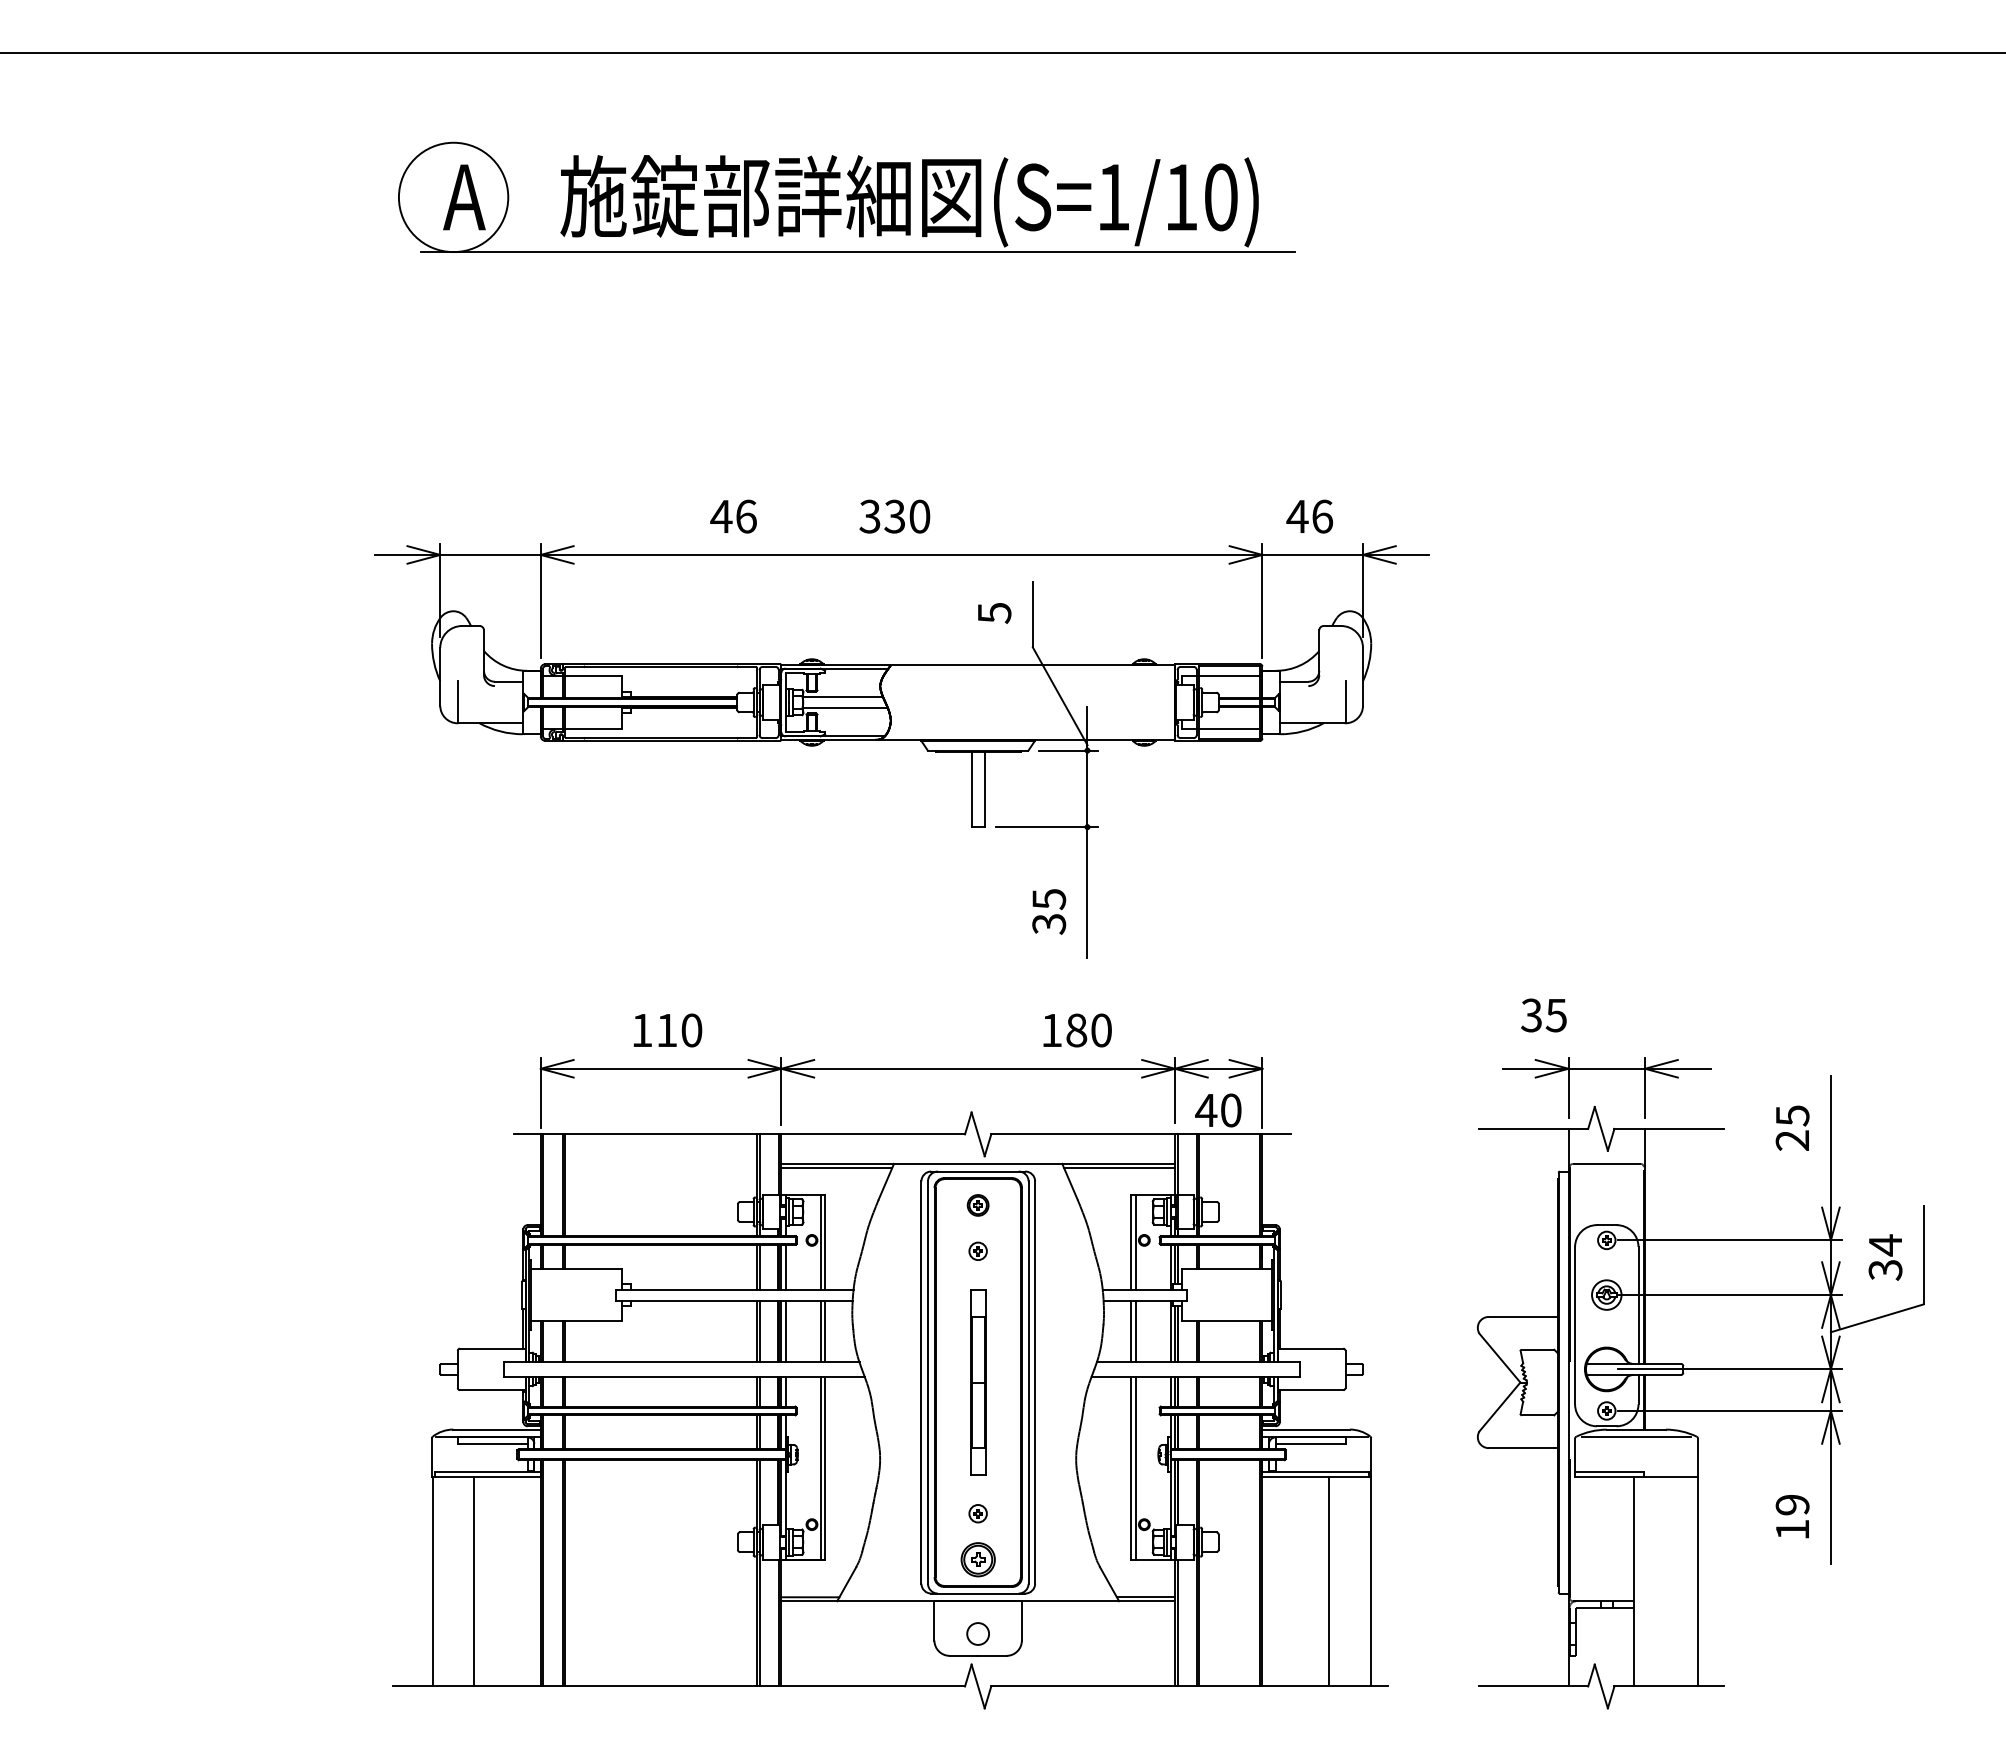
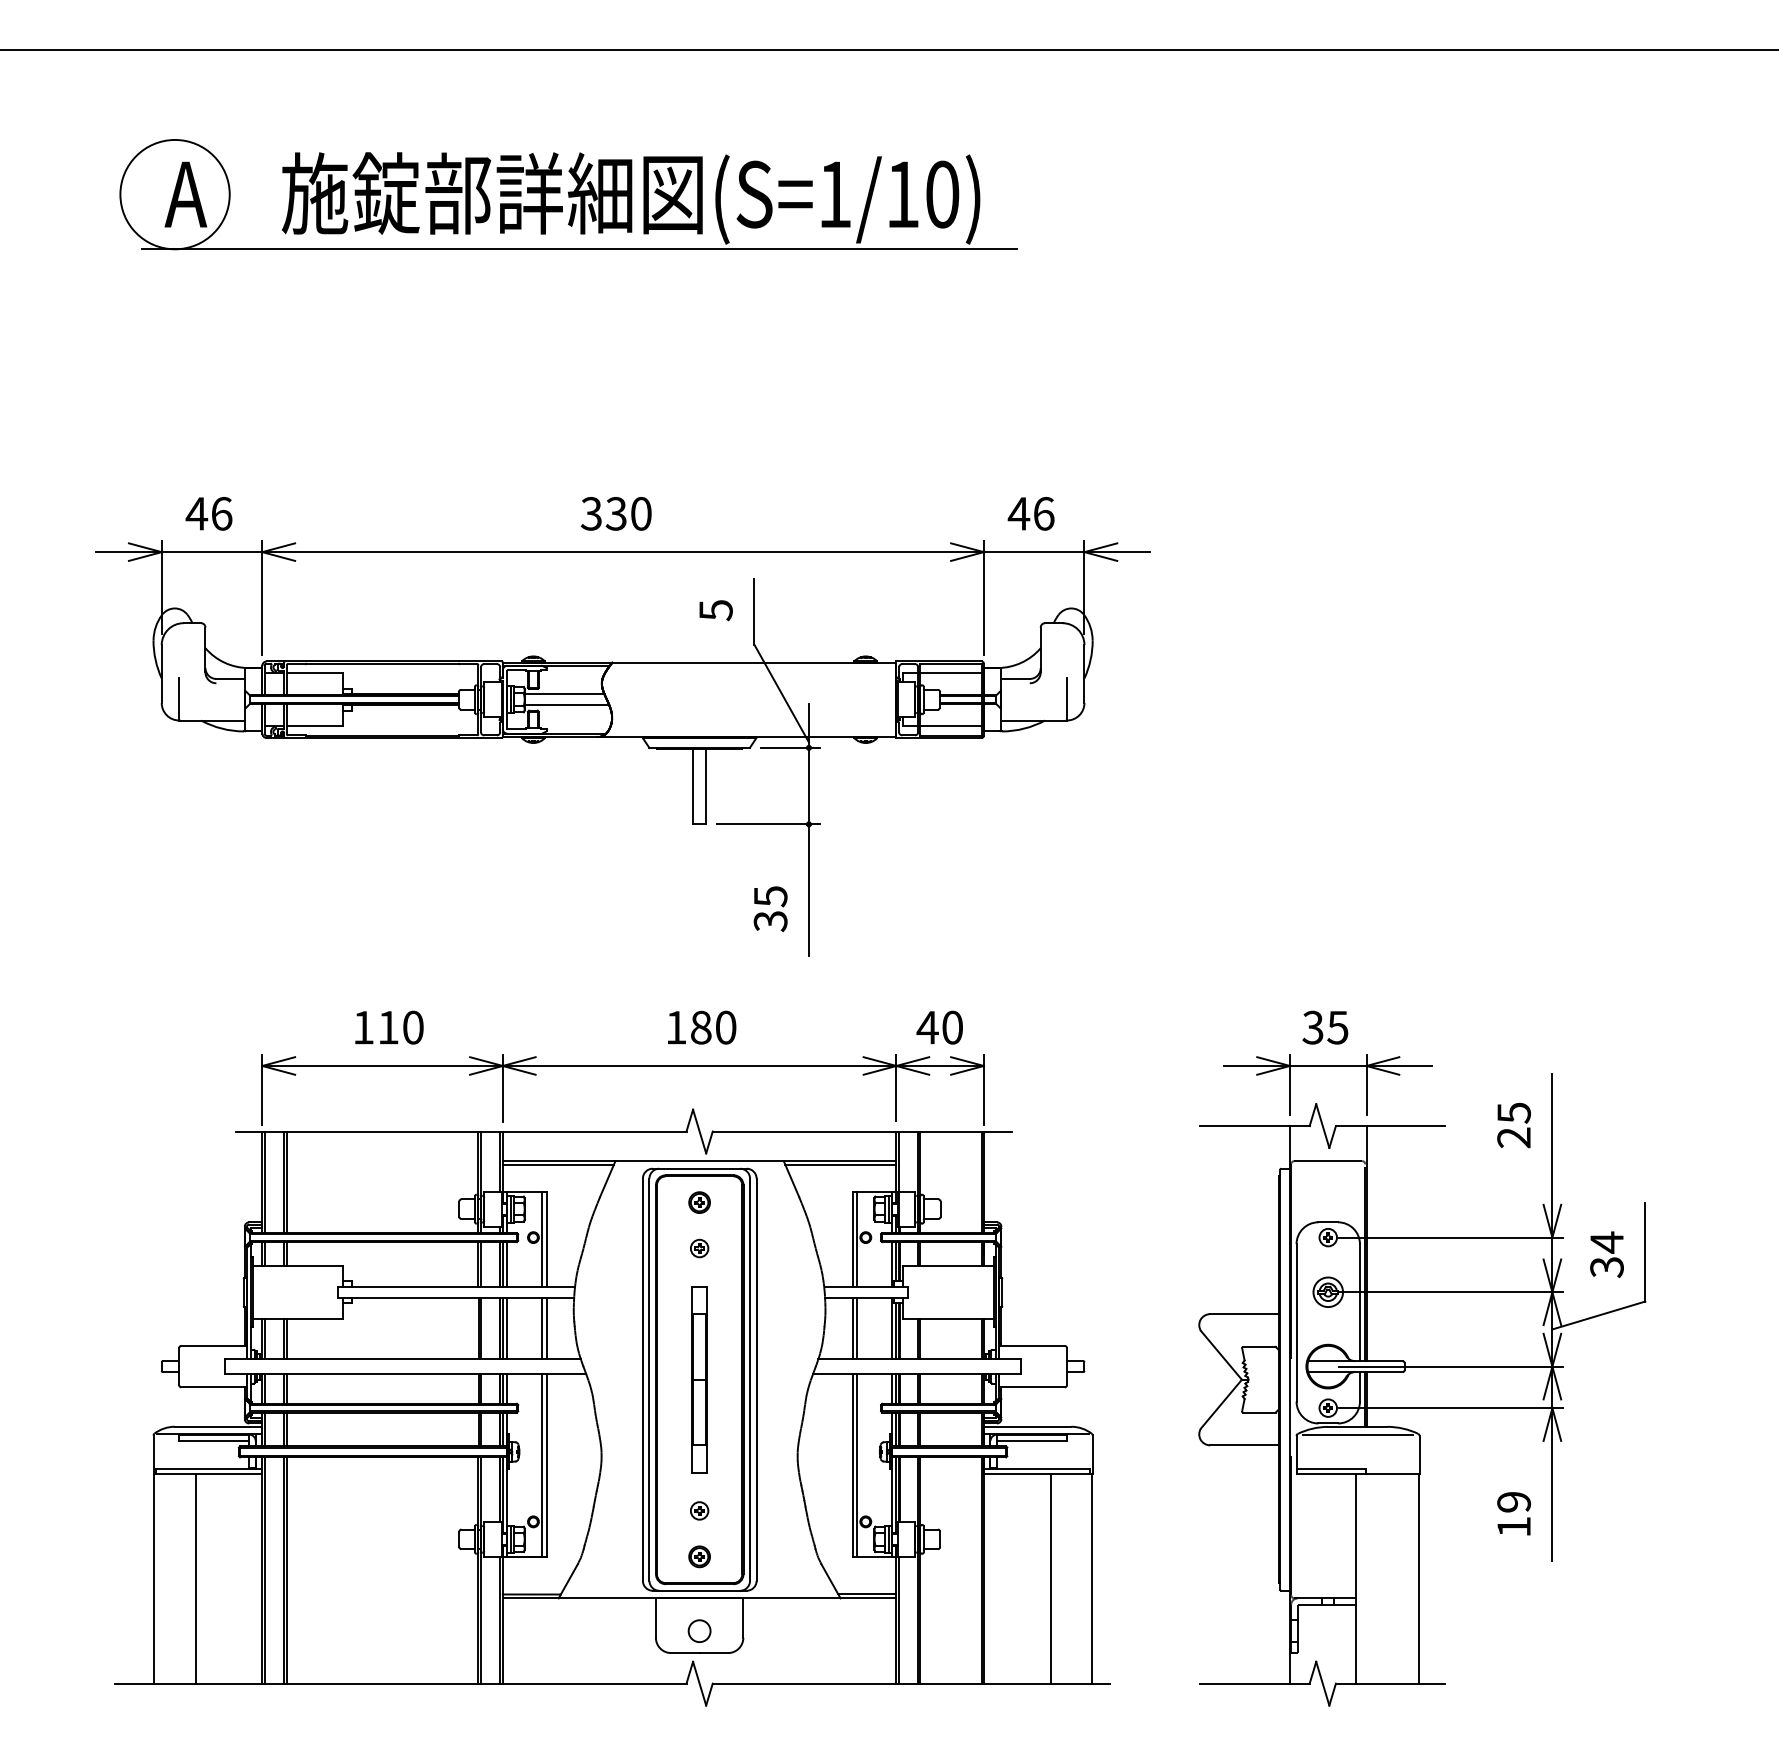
text: (733, 516) -> (208, 513), moved
text: (1543, 1015) -> (1324, 1027), moved
text: (1077, 1030) -> (701, 1027), moved
text: (1218, 1110) -> (939, 1027), moved
part: (977, 1559) -> (698, 1556), size x0.62

